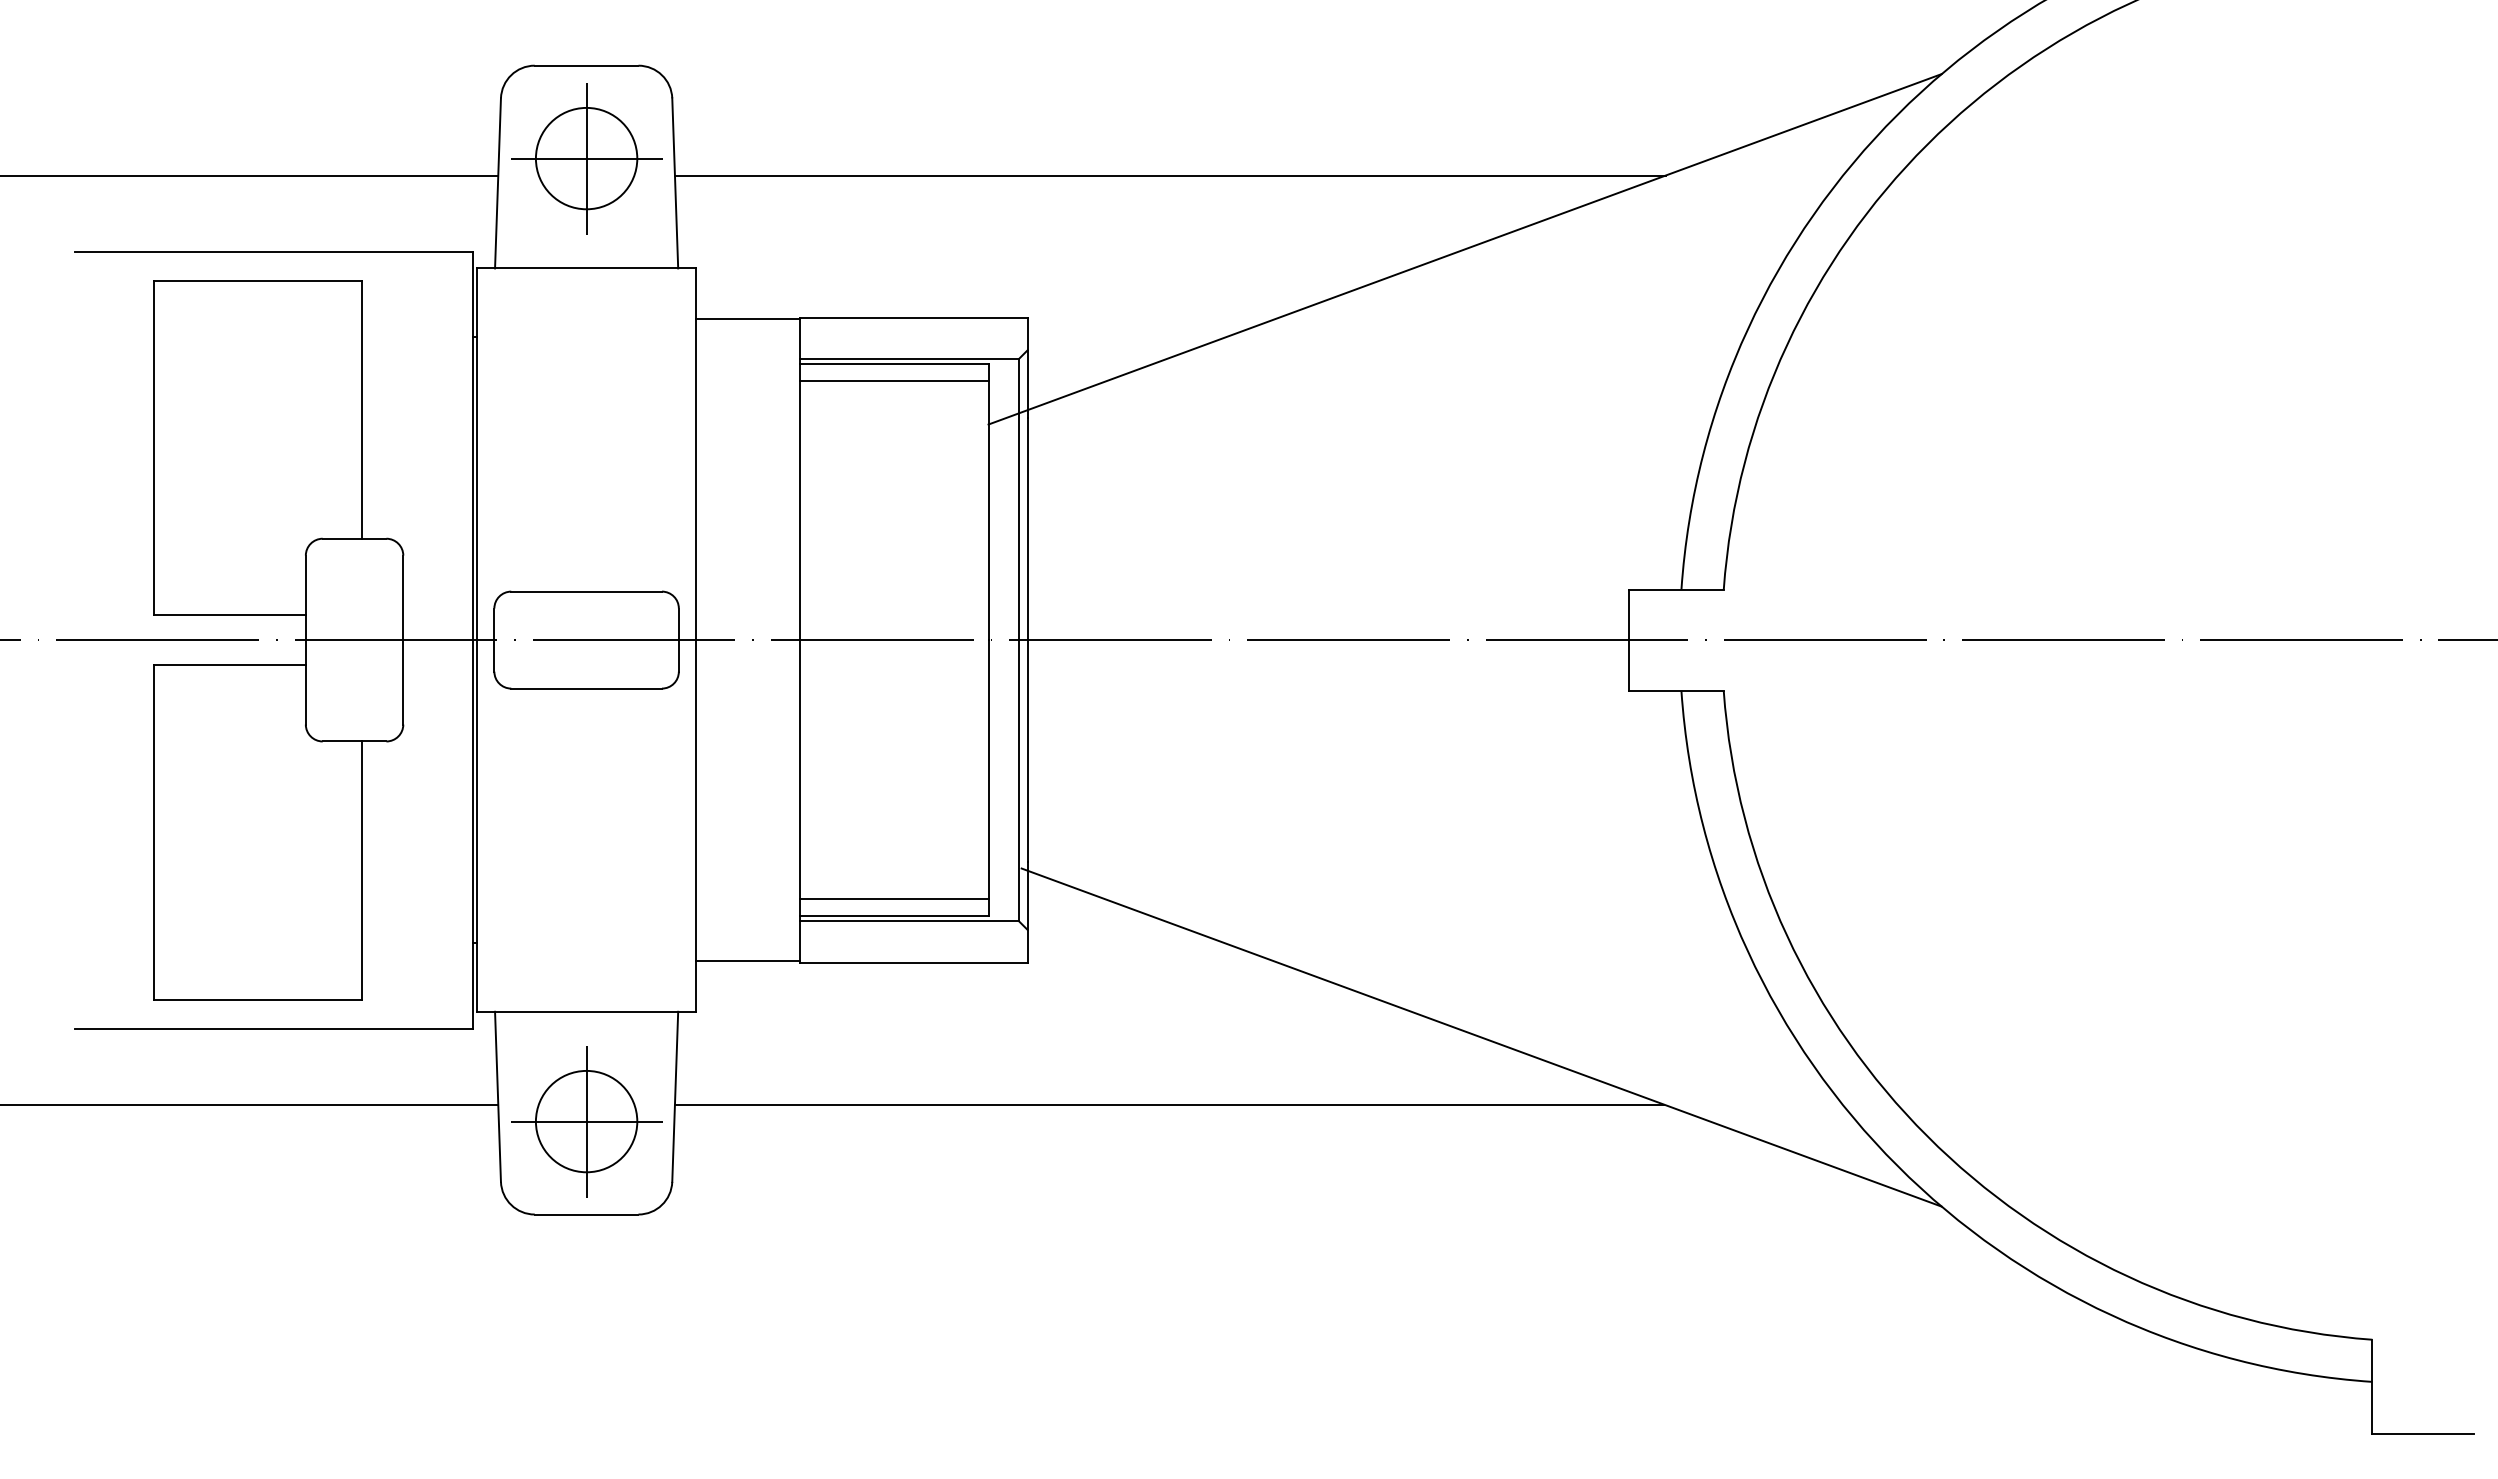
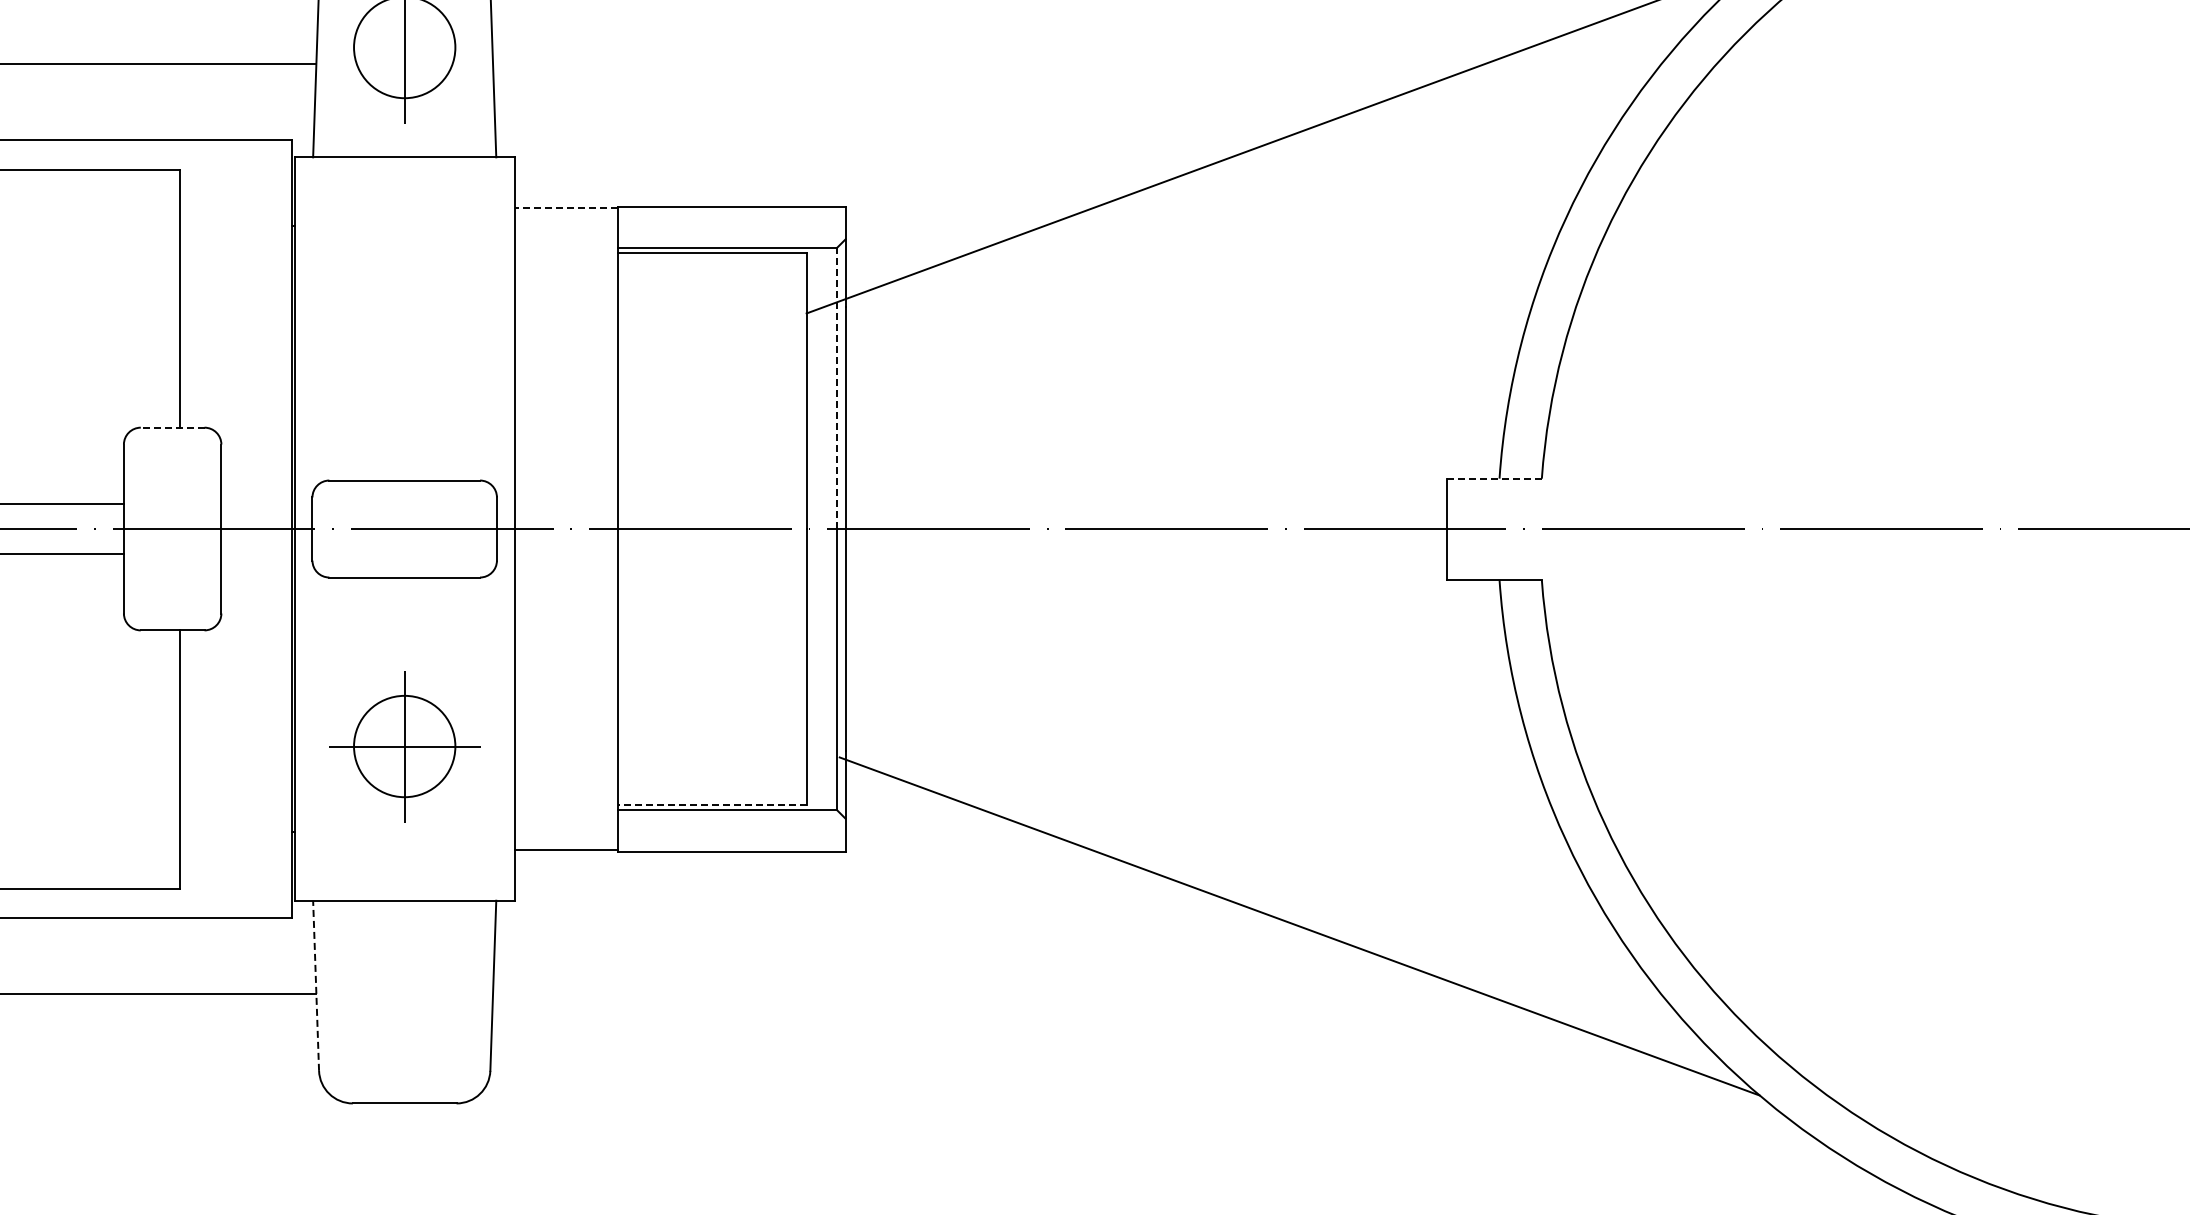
line: (586, 158) -> (404, 47), removed
line: (1169, 175) -> (987, 64), removed
line: (747, 319) -> (565, 208), solid -> dashed
line: (893, 380) -> (711, 269), removed
line: (1019, 499) -> (837, 388), solid -> dashed
line: (354, 538) -> (172, 427), solid -> dashed
line: (1676, 589) -> (1494, 478), solid -> dashed
line: (893, 899) -> (711, 788), removed
line: (894, 916) -> (712, 805), solid -> dashed
line: (497, 1096) -> (315, 985), solid -> dashed
line: (1169, 1104) -> (987, 993), removed
part: (586, 1121) -> (404, 746), moved

